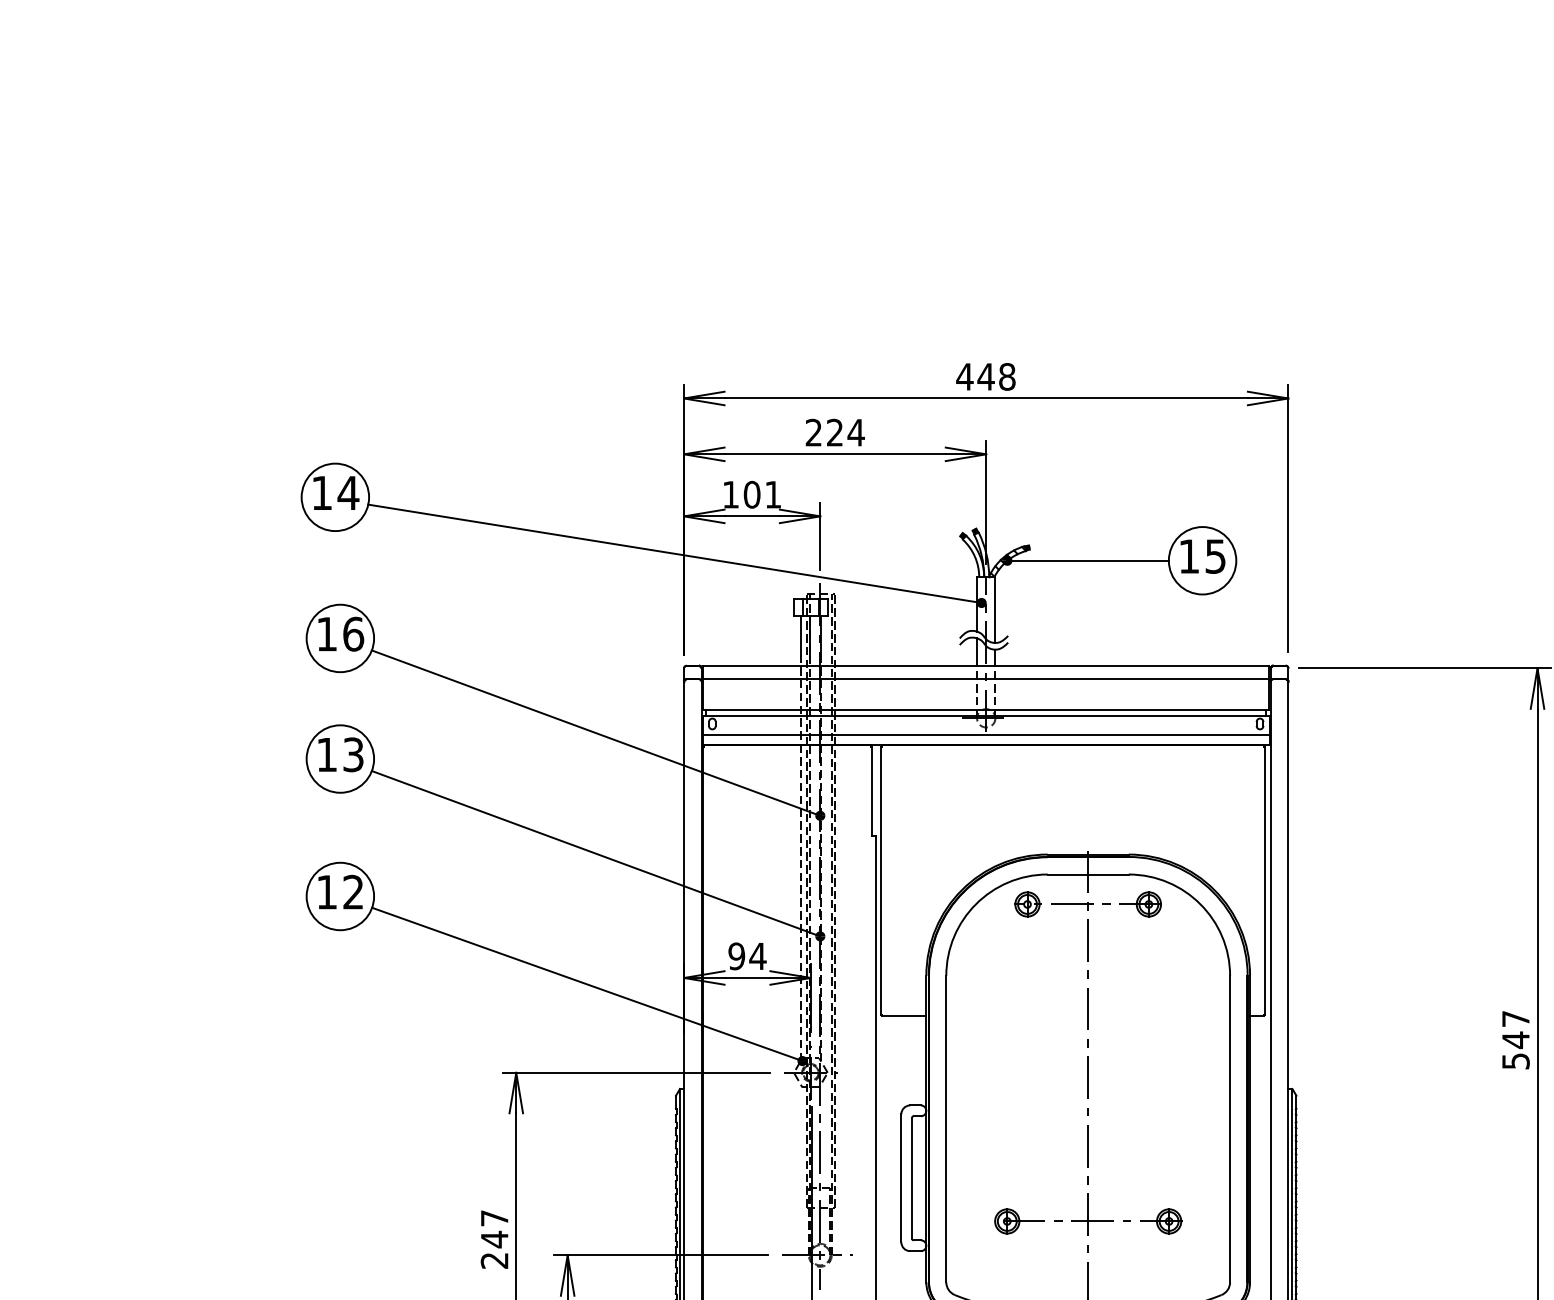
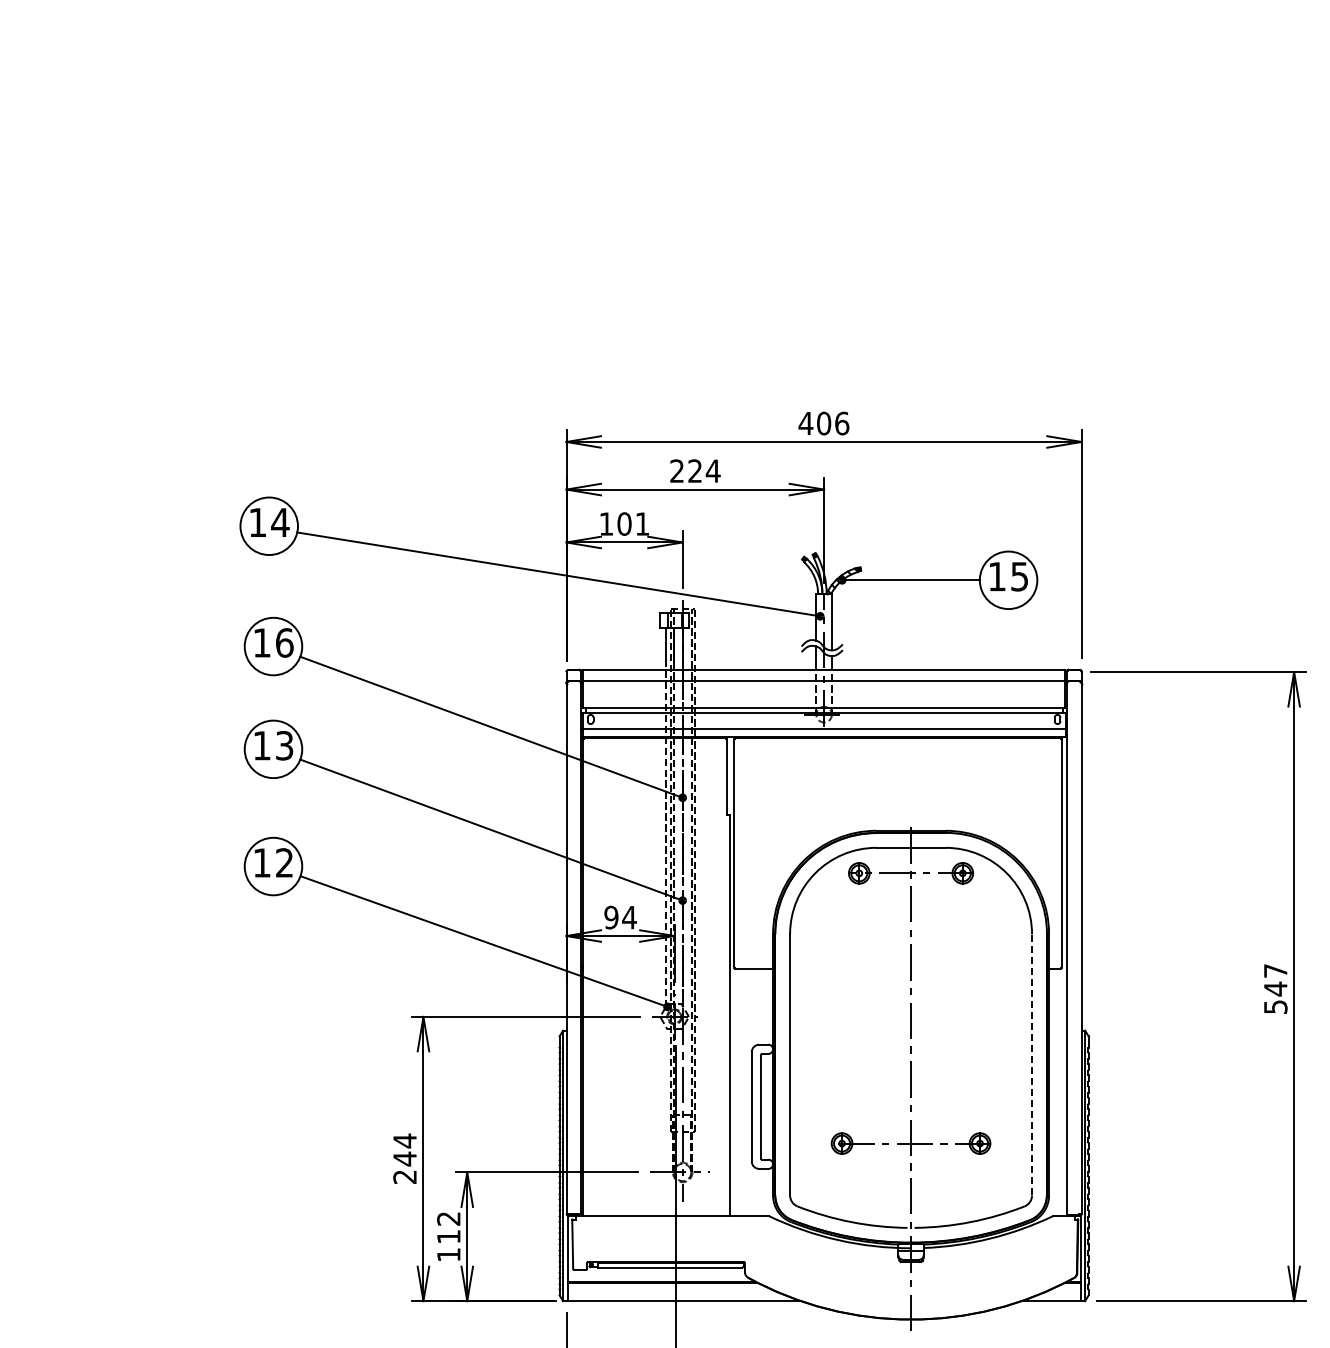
text: (996, 376) -> (832, 423), 448 -> 406
line: (1230, 1128) -> (1032, 1064), solid -> dashed
text: (494, 1217) -> (404, 1140), 247 -> 244

